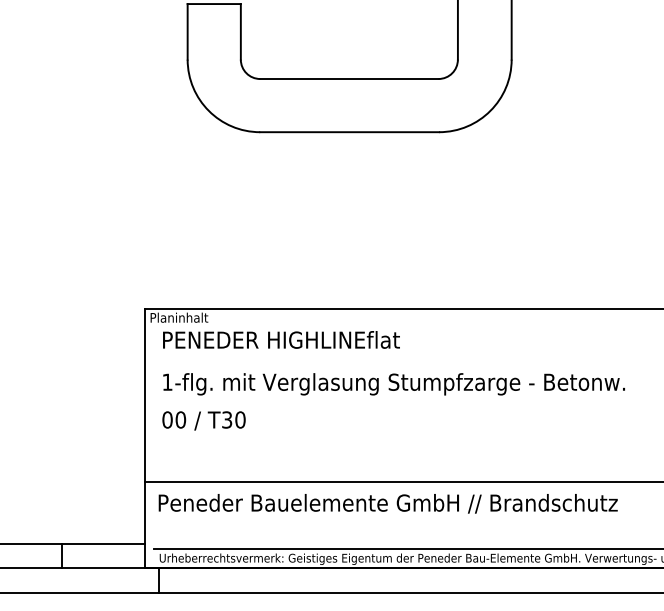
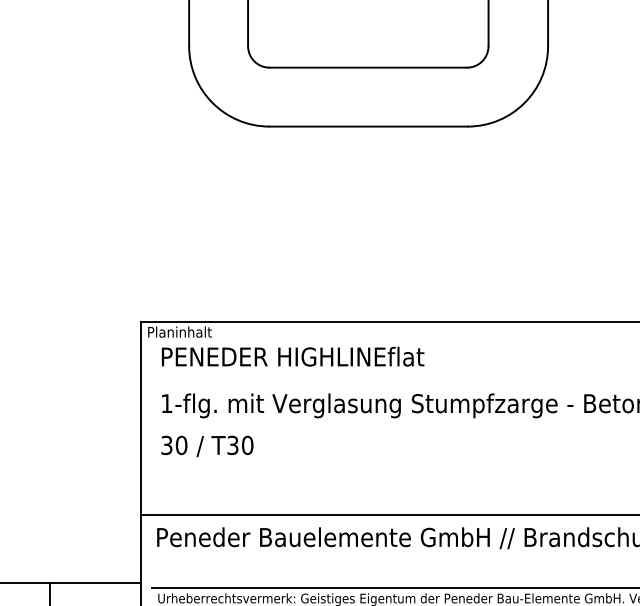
text: (167, 419) -> (166, 444), 00 -> 30

